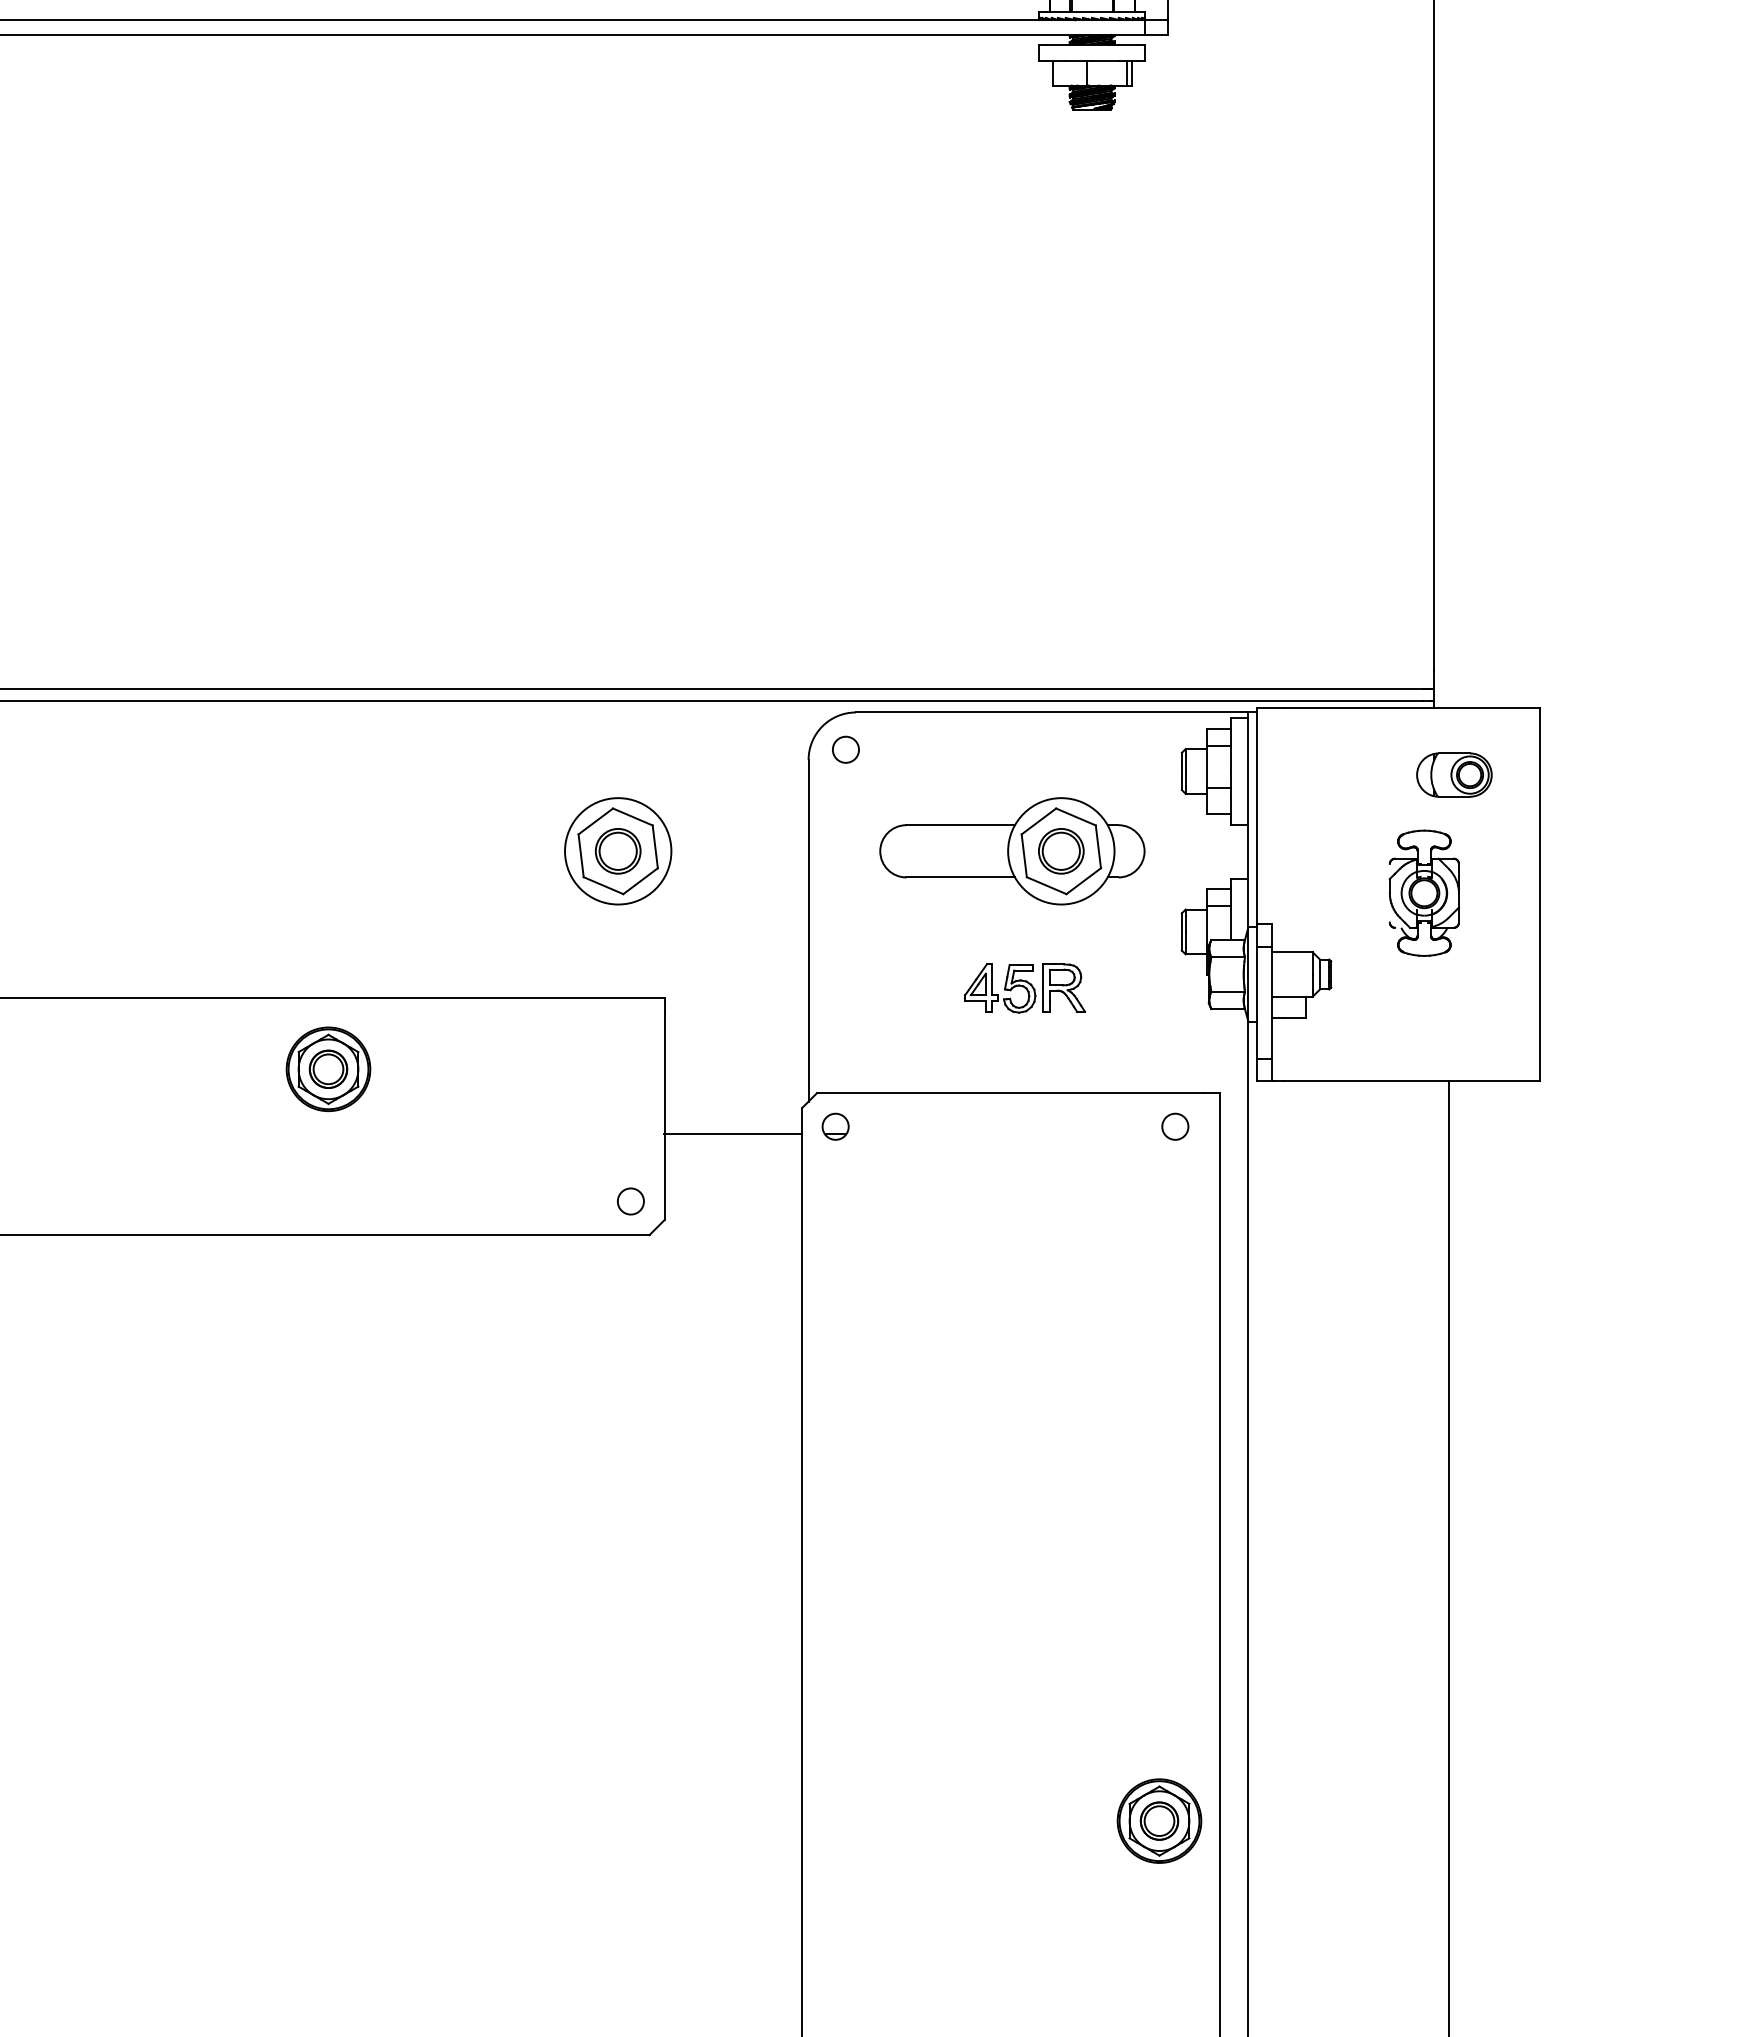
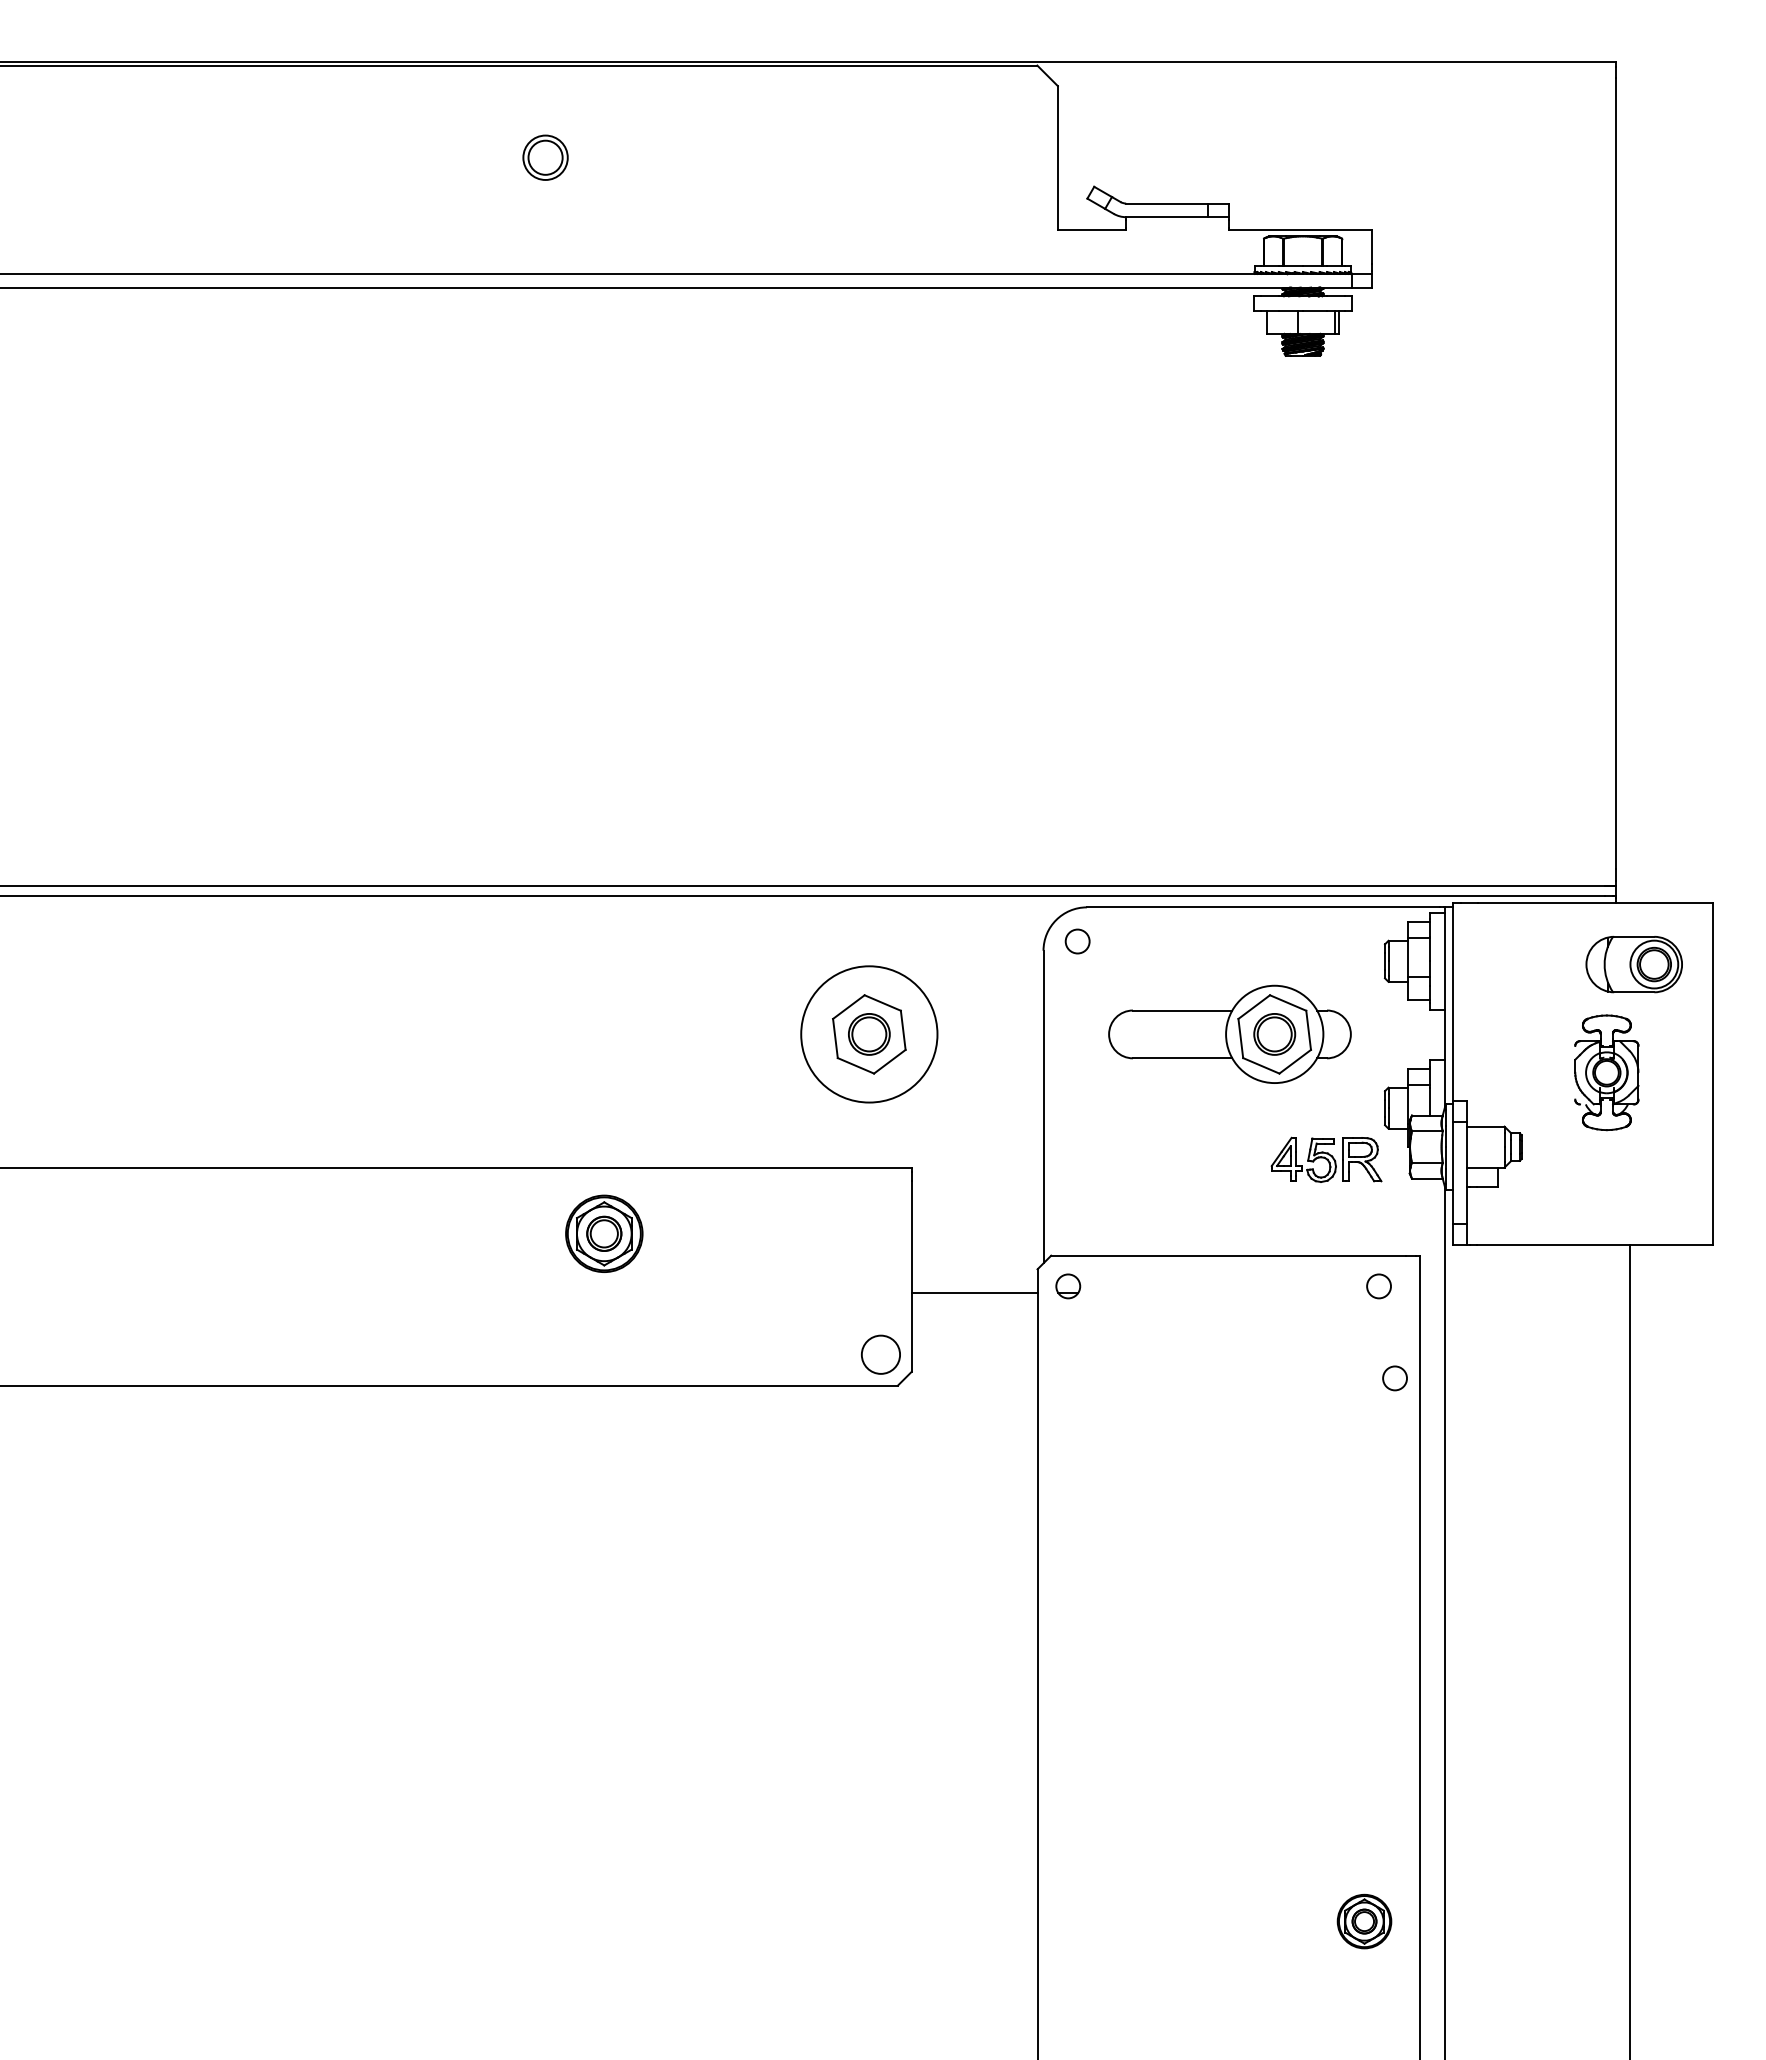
part: (1454, 774) -> (1634, 964), size x1.4
circle: (618, 851) -> (869, 1034), size x1.4
part: (1025, 988) -> (1326, 1159), moved
circle: (630, 1201) -> (880, 1354), size x1.6
circle: (1192, 1227) -> (1394, 1378), added
part: (1159, 1820) -> (1364, 1921), size x0.7

